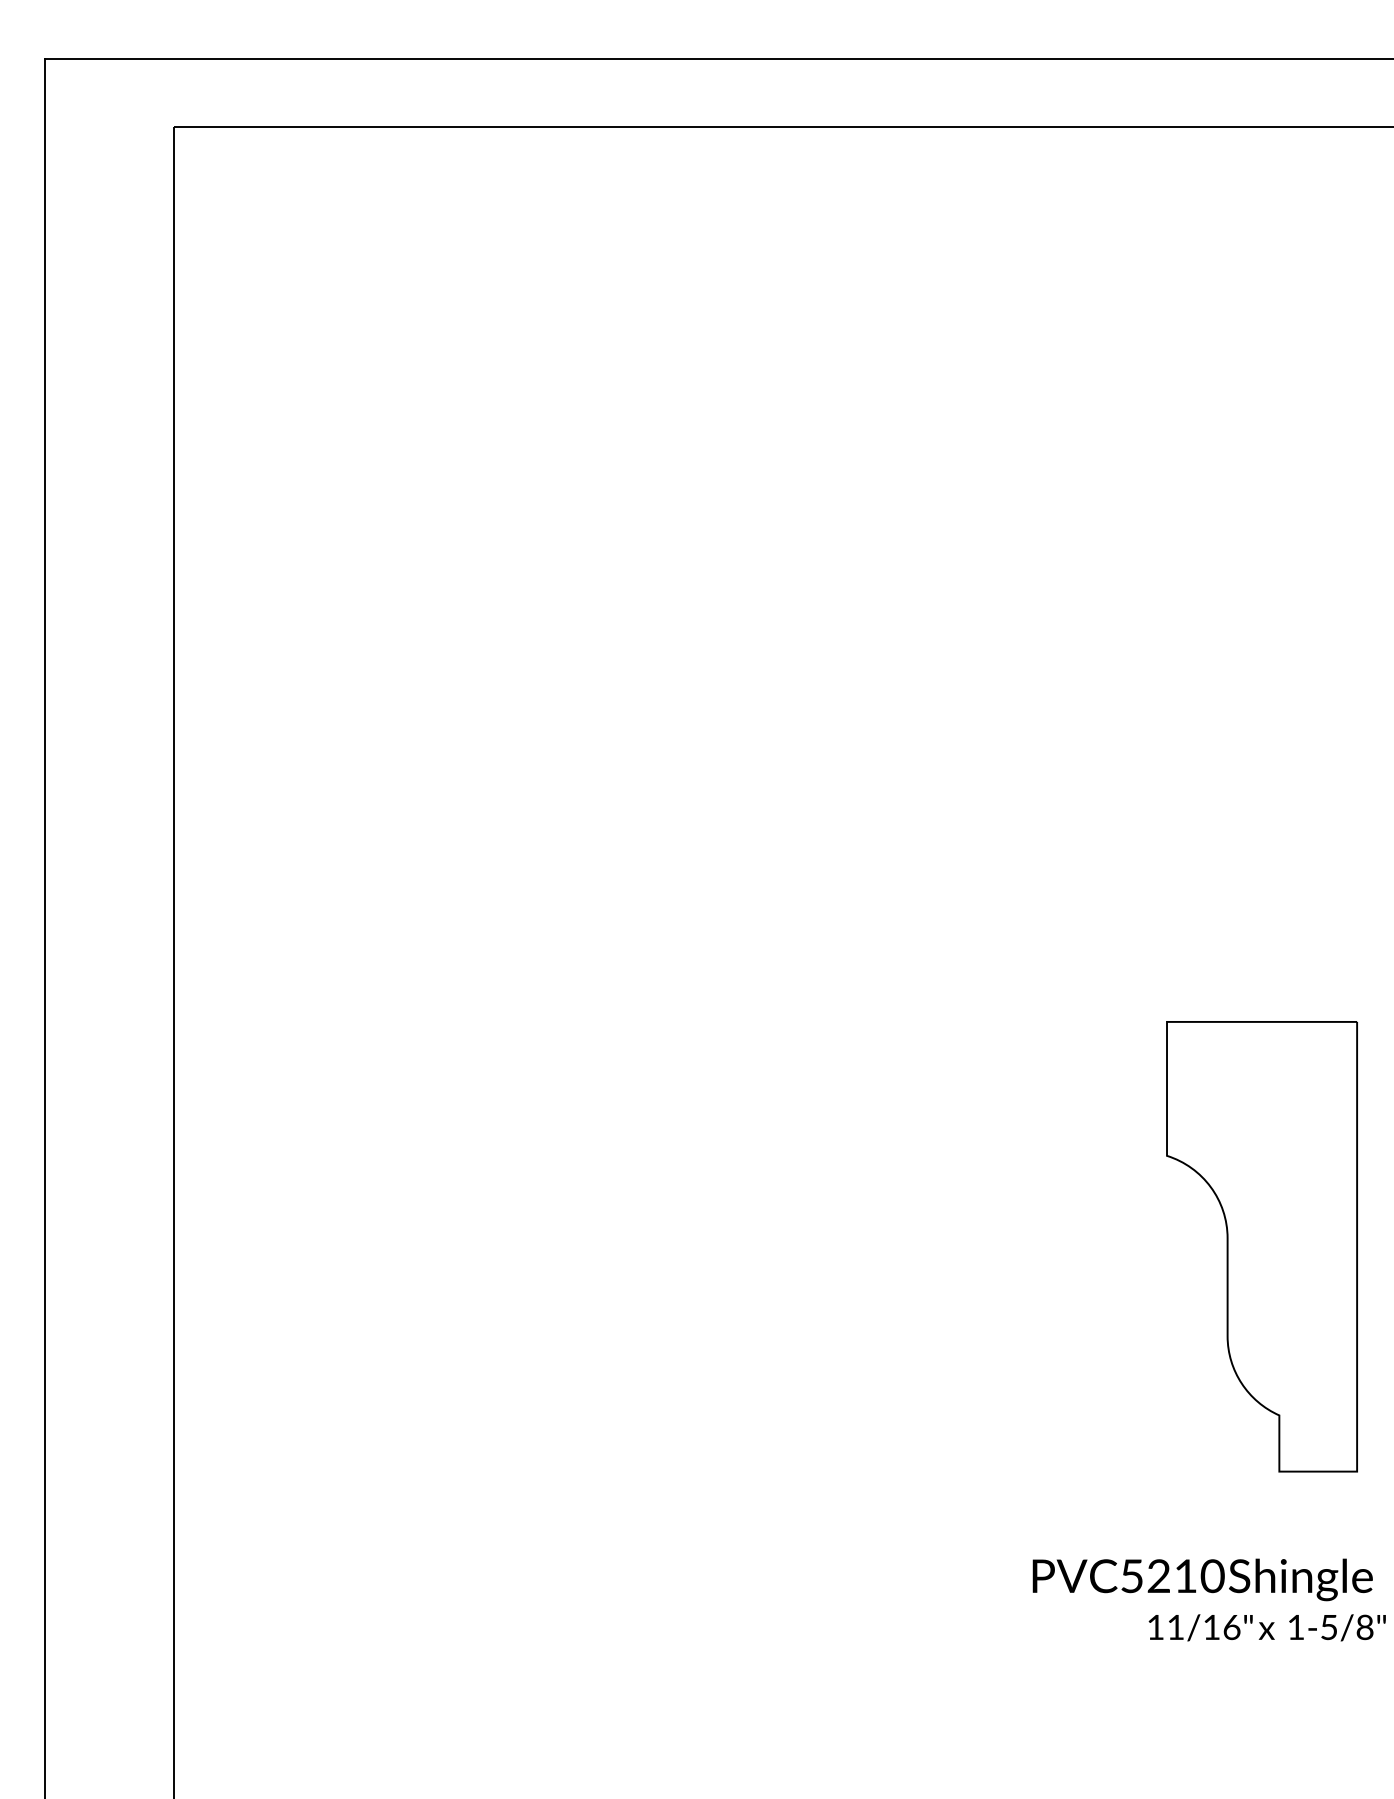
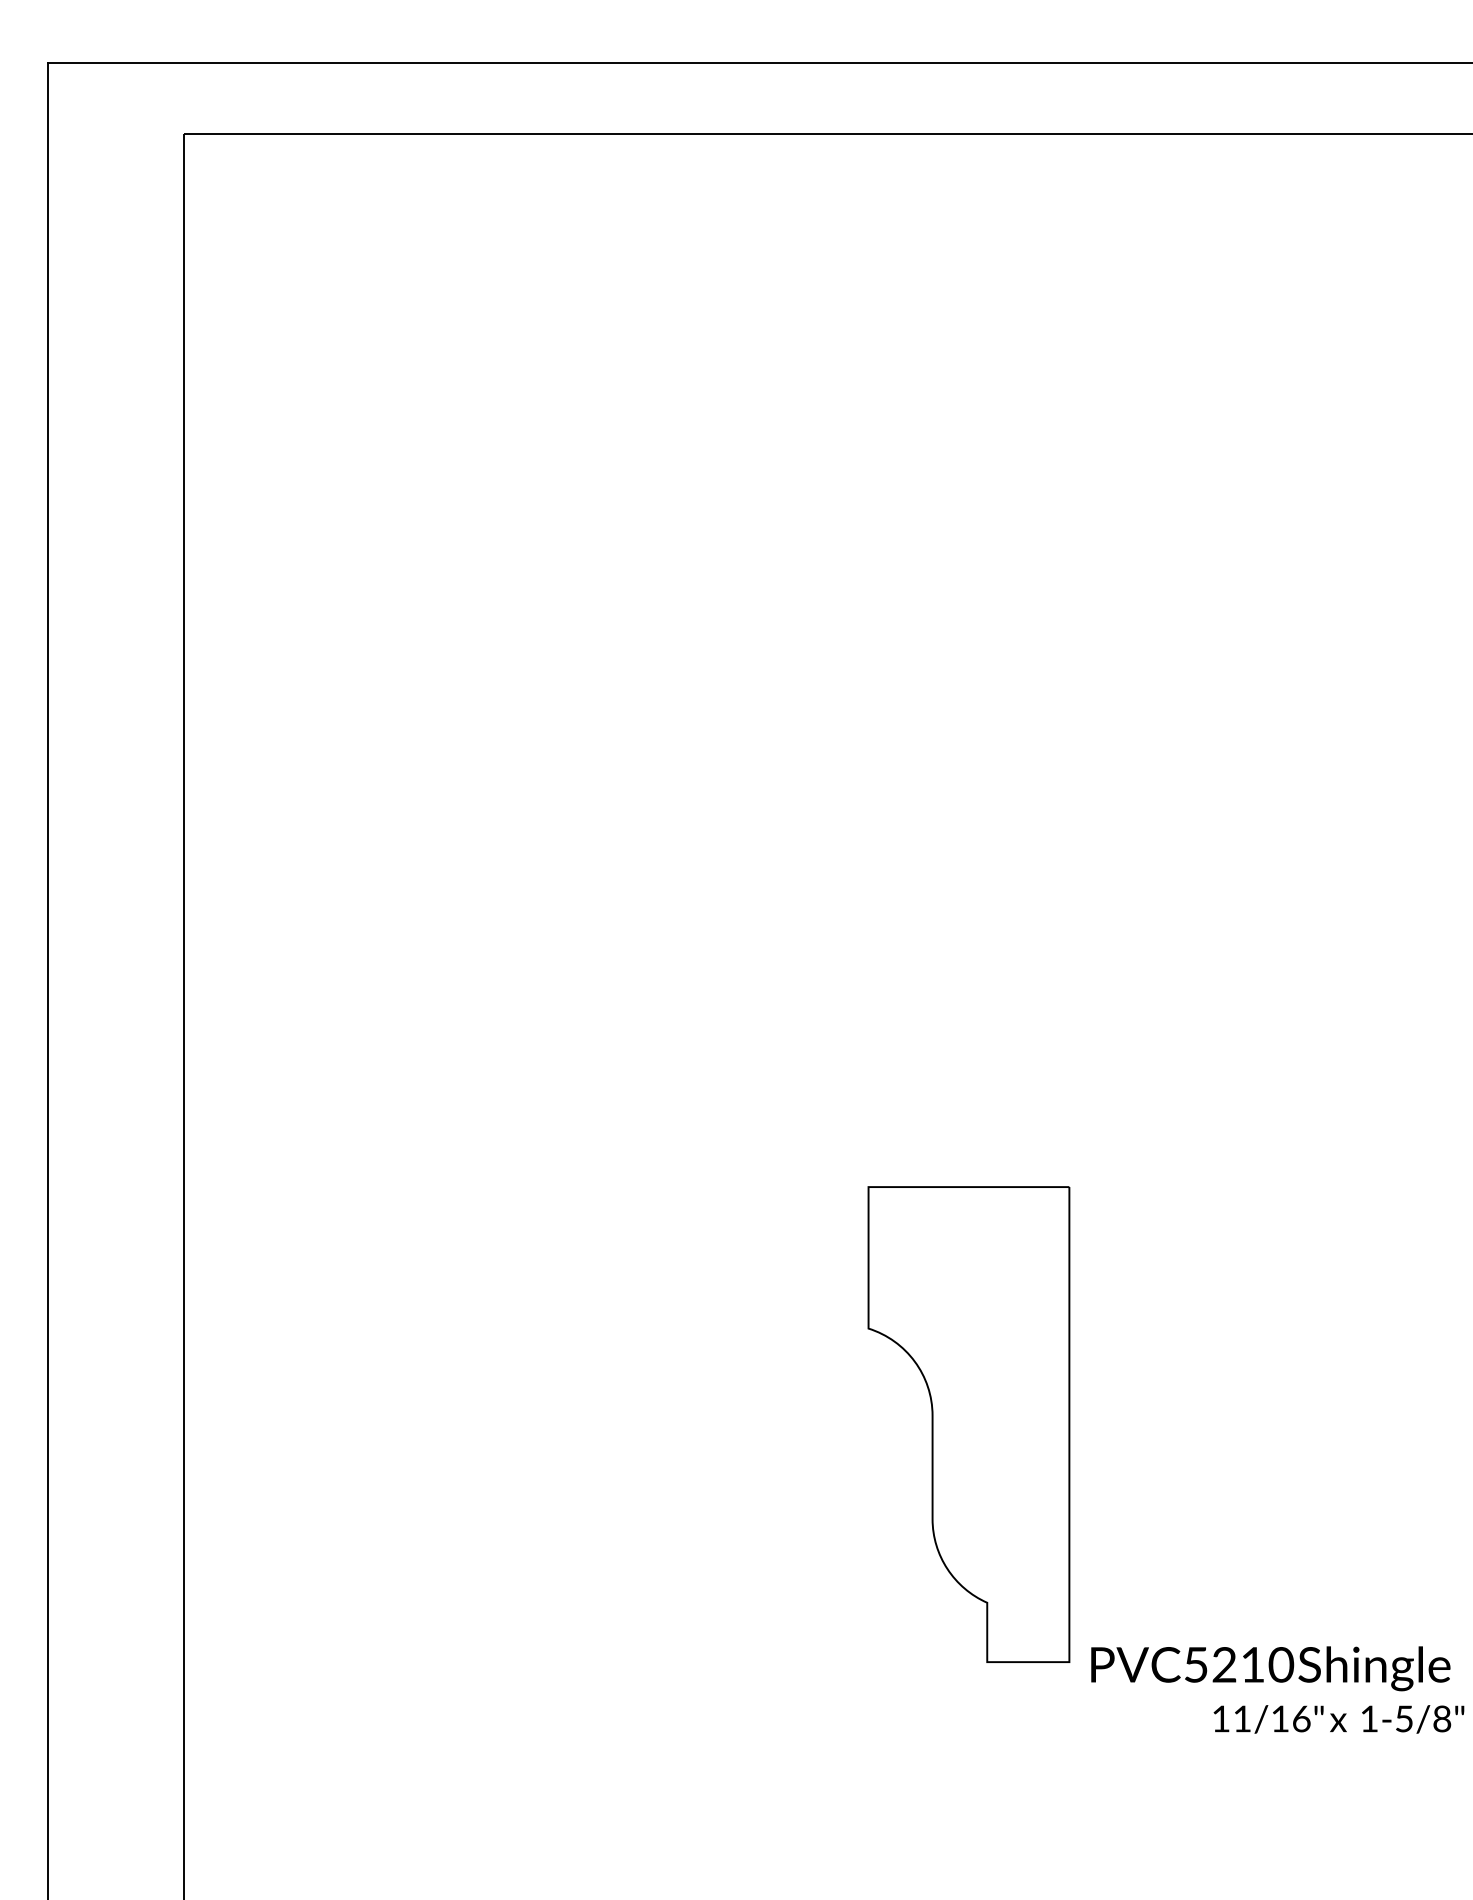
part: (1261, 1246) -> (968, 1424), moved

